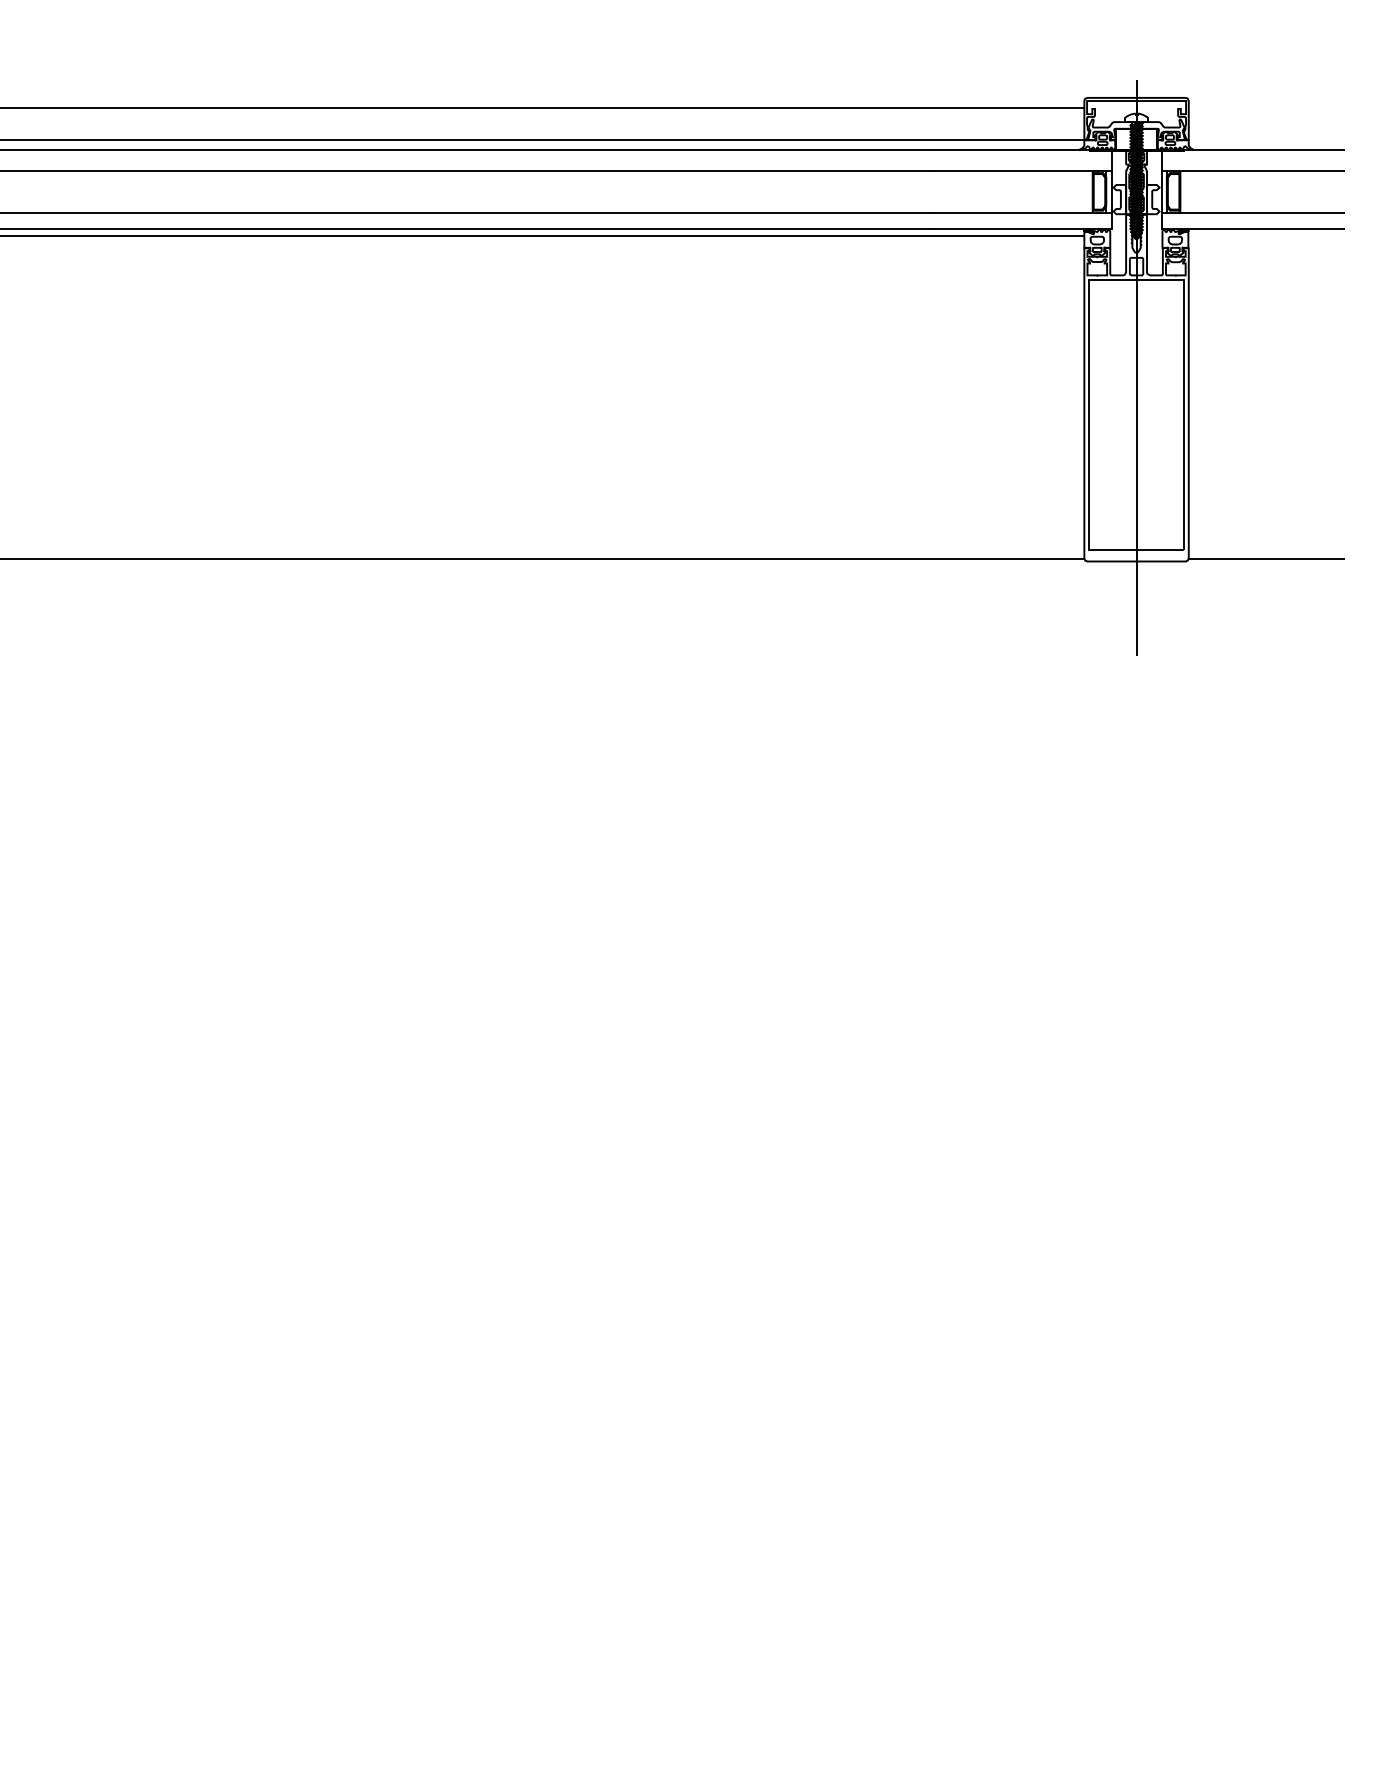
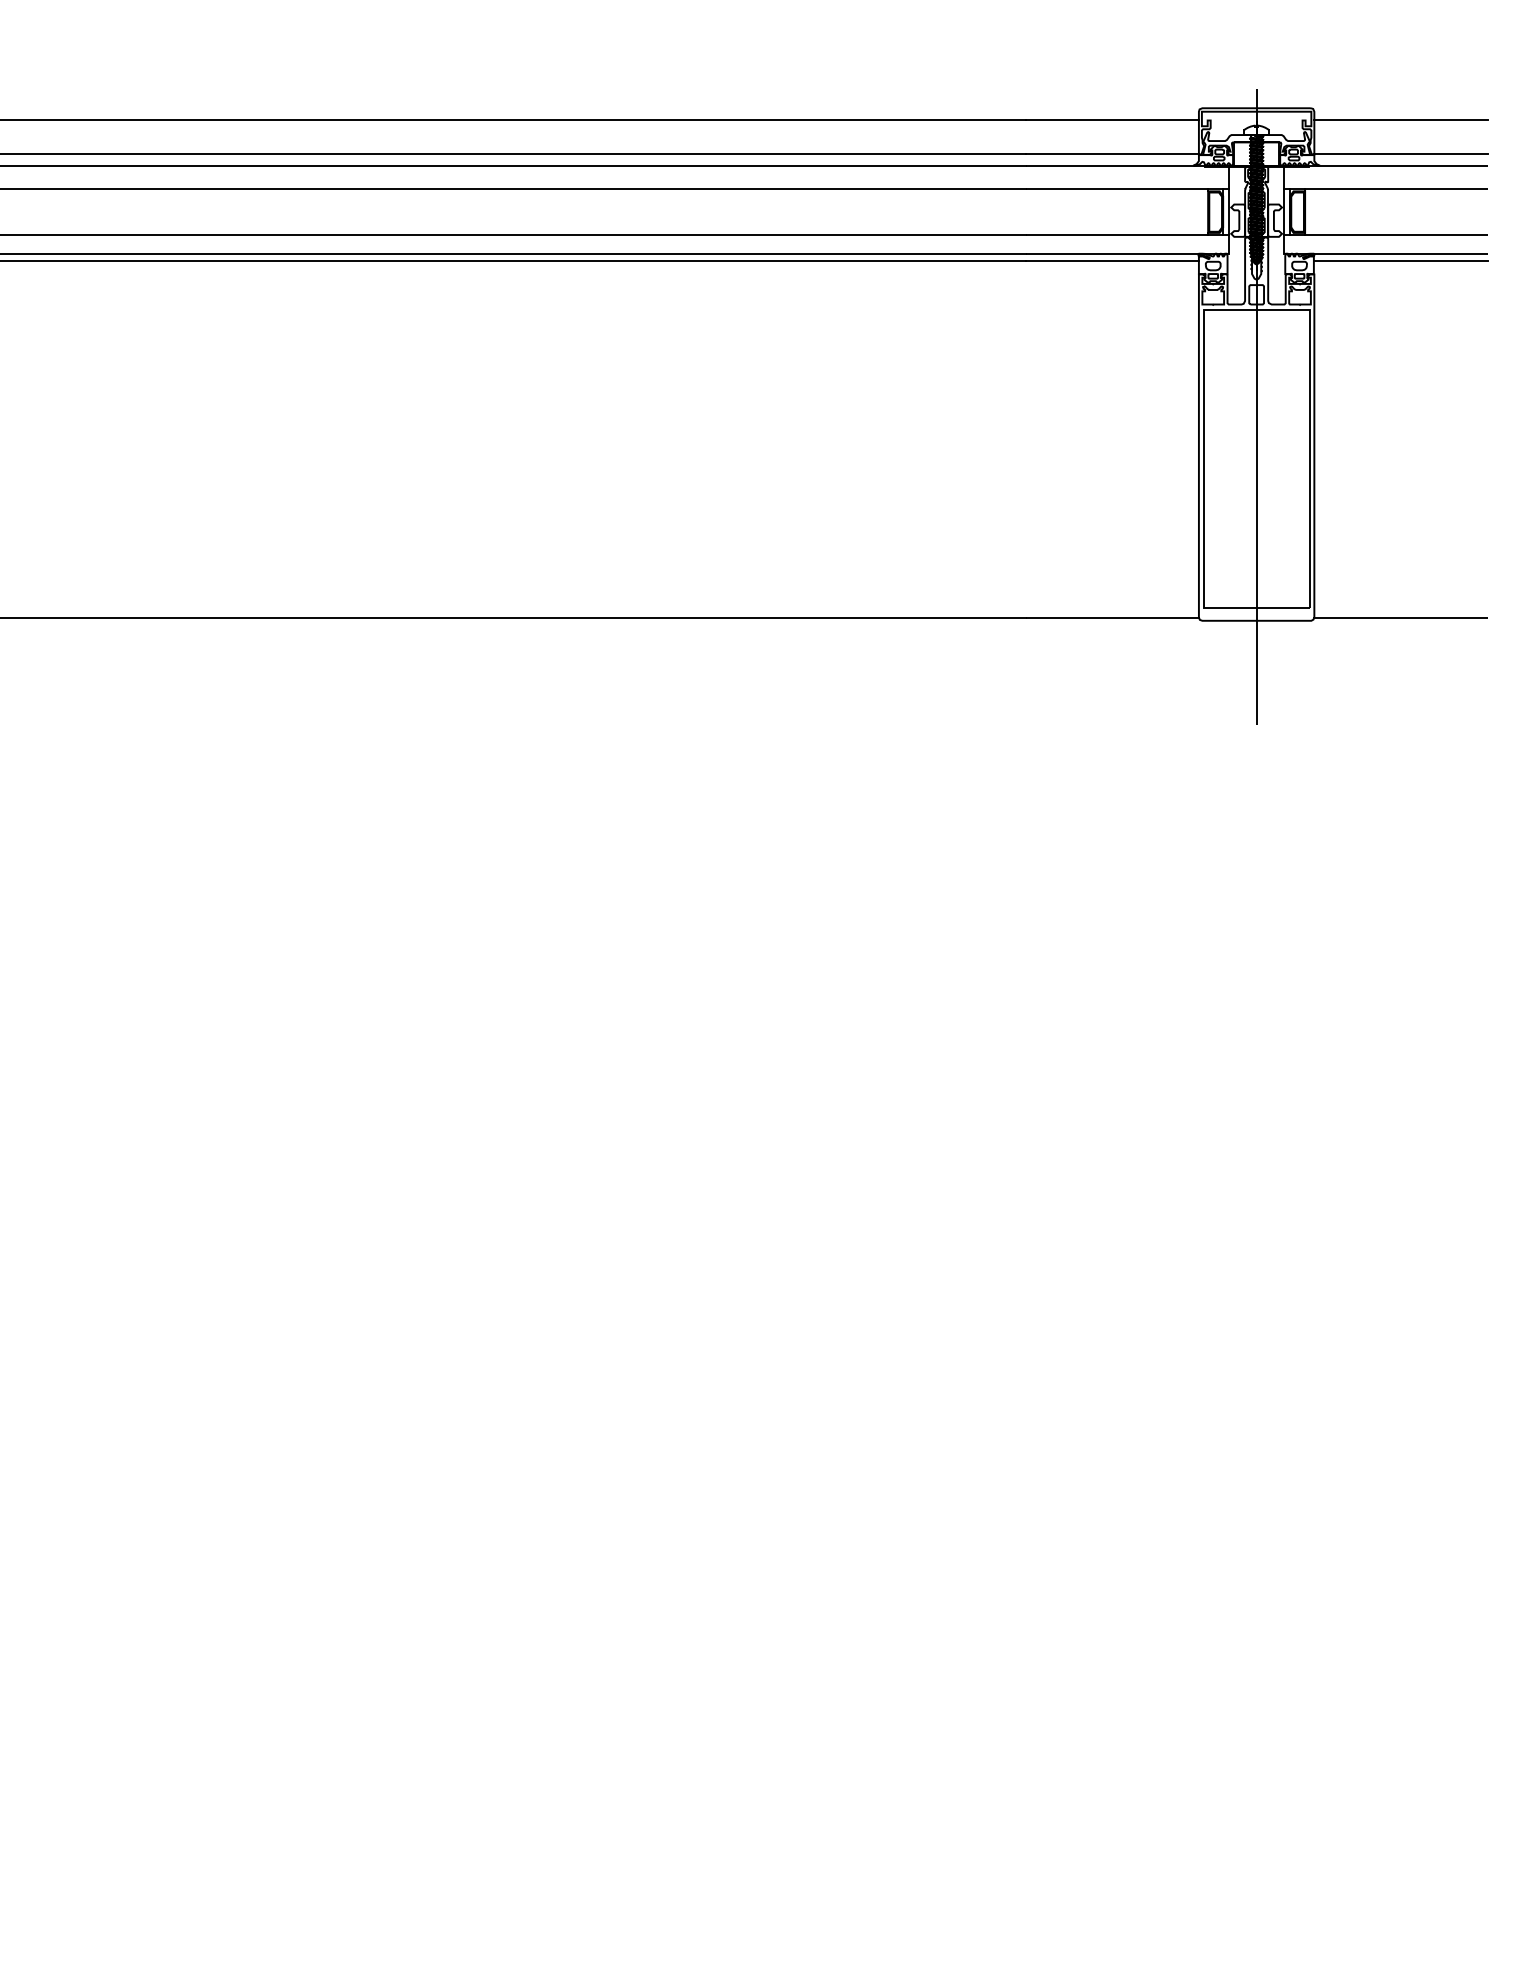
line: (1266, 108) -> (1400, 119), added
line: (1266, 139) -> (1400, 154), added
line: (1266, 235) -> (1400, 260), added

